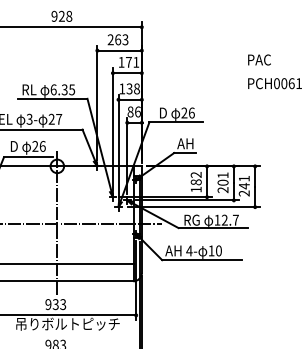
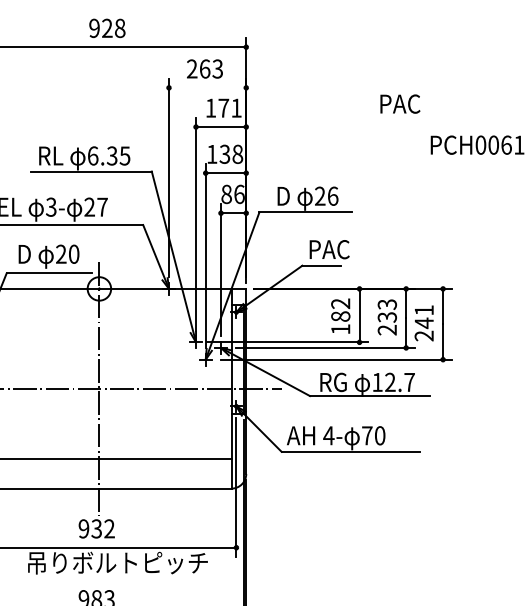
line: (119, 50) -> (207, 87), removed
text: (259, 59) -> (400, 103), moved
text: (189, 143) -> (329, 249), AH -> PAC
text: (42, 146) -> (73, 254), 26 -> 20
text: (222, 178) -> (386, 309), 201 -> 233
text: (211, 250) -> (367, 435), 10 -> 70
text: (63, 304) -> (110, 528), 933 -> 932

